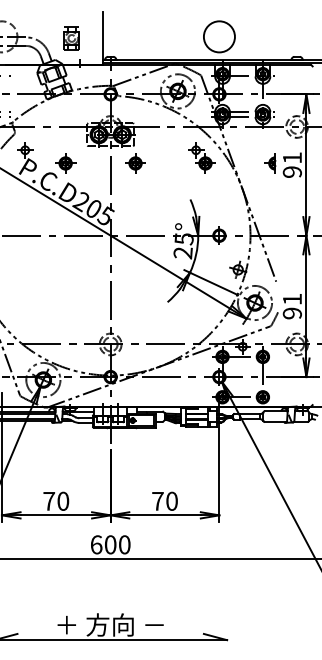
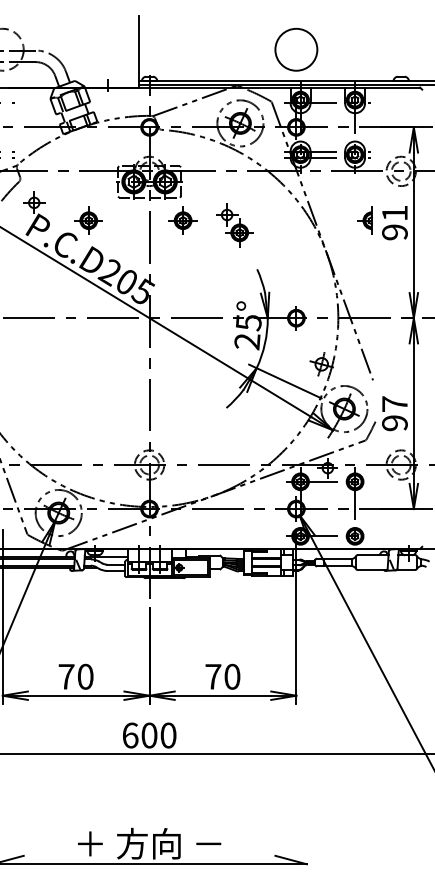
part: (71, 38) -> (96, 51), removed
part: (201, 157) -> (234, 224), moved
text: (292, 299) -> (395, 404), 91 -> 97

